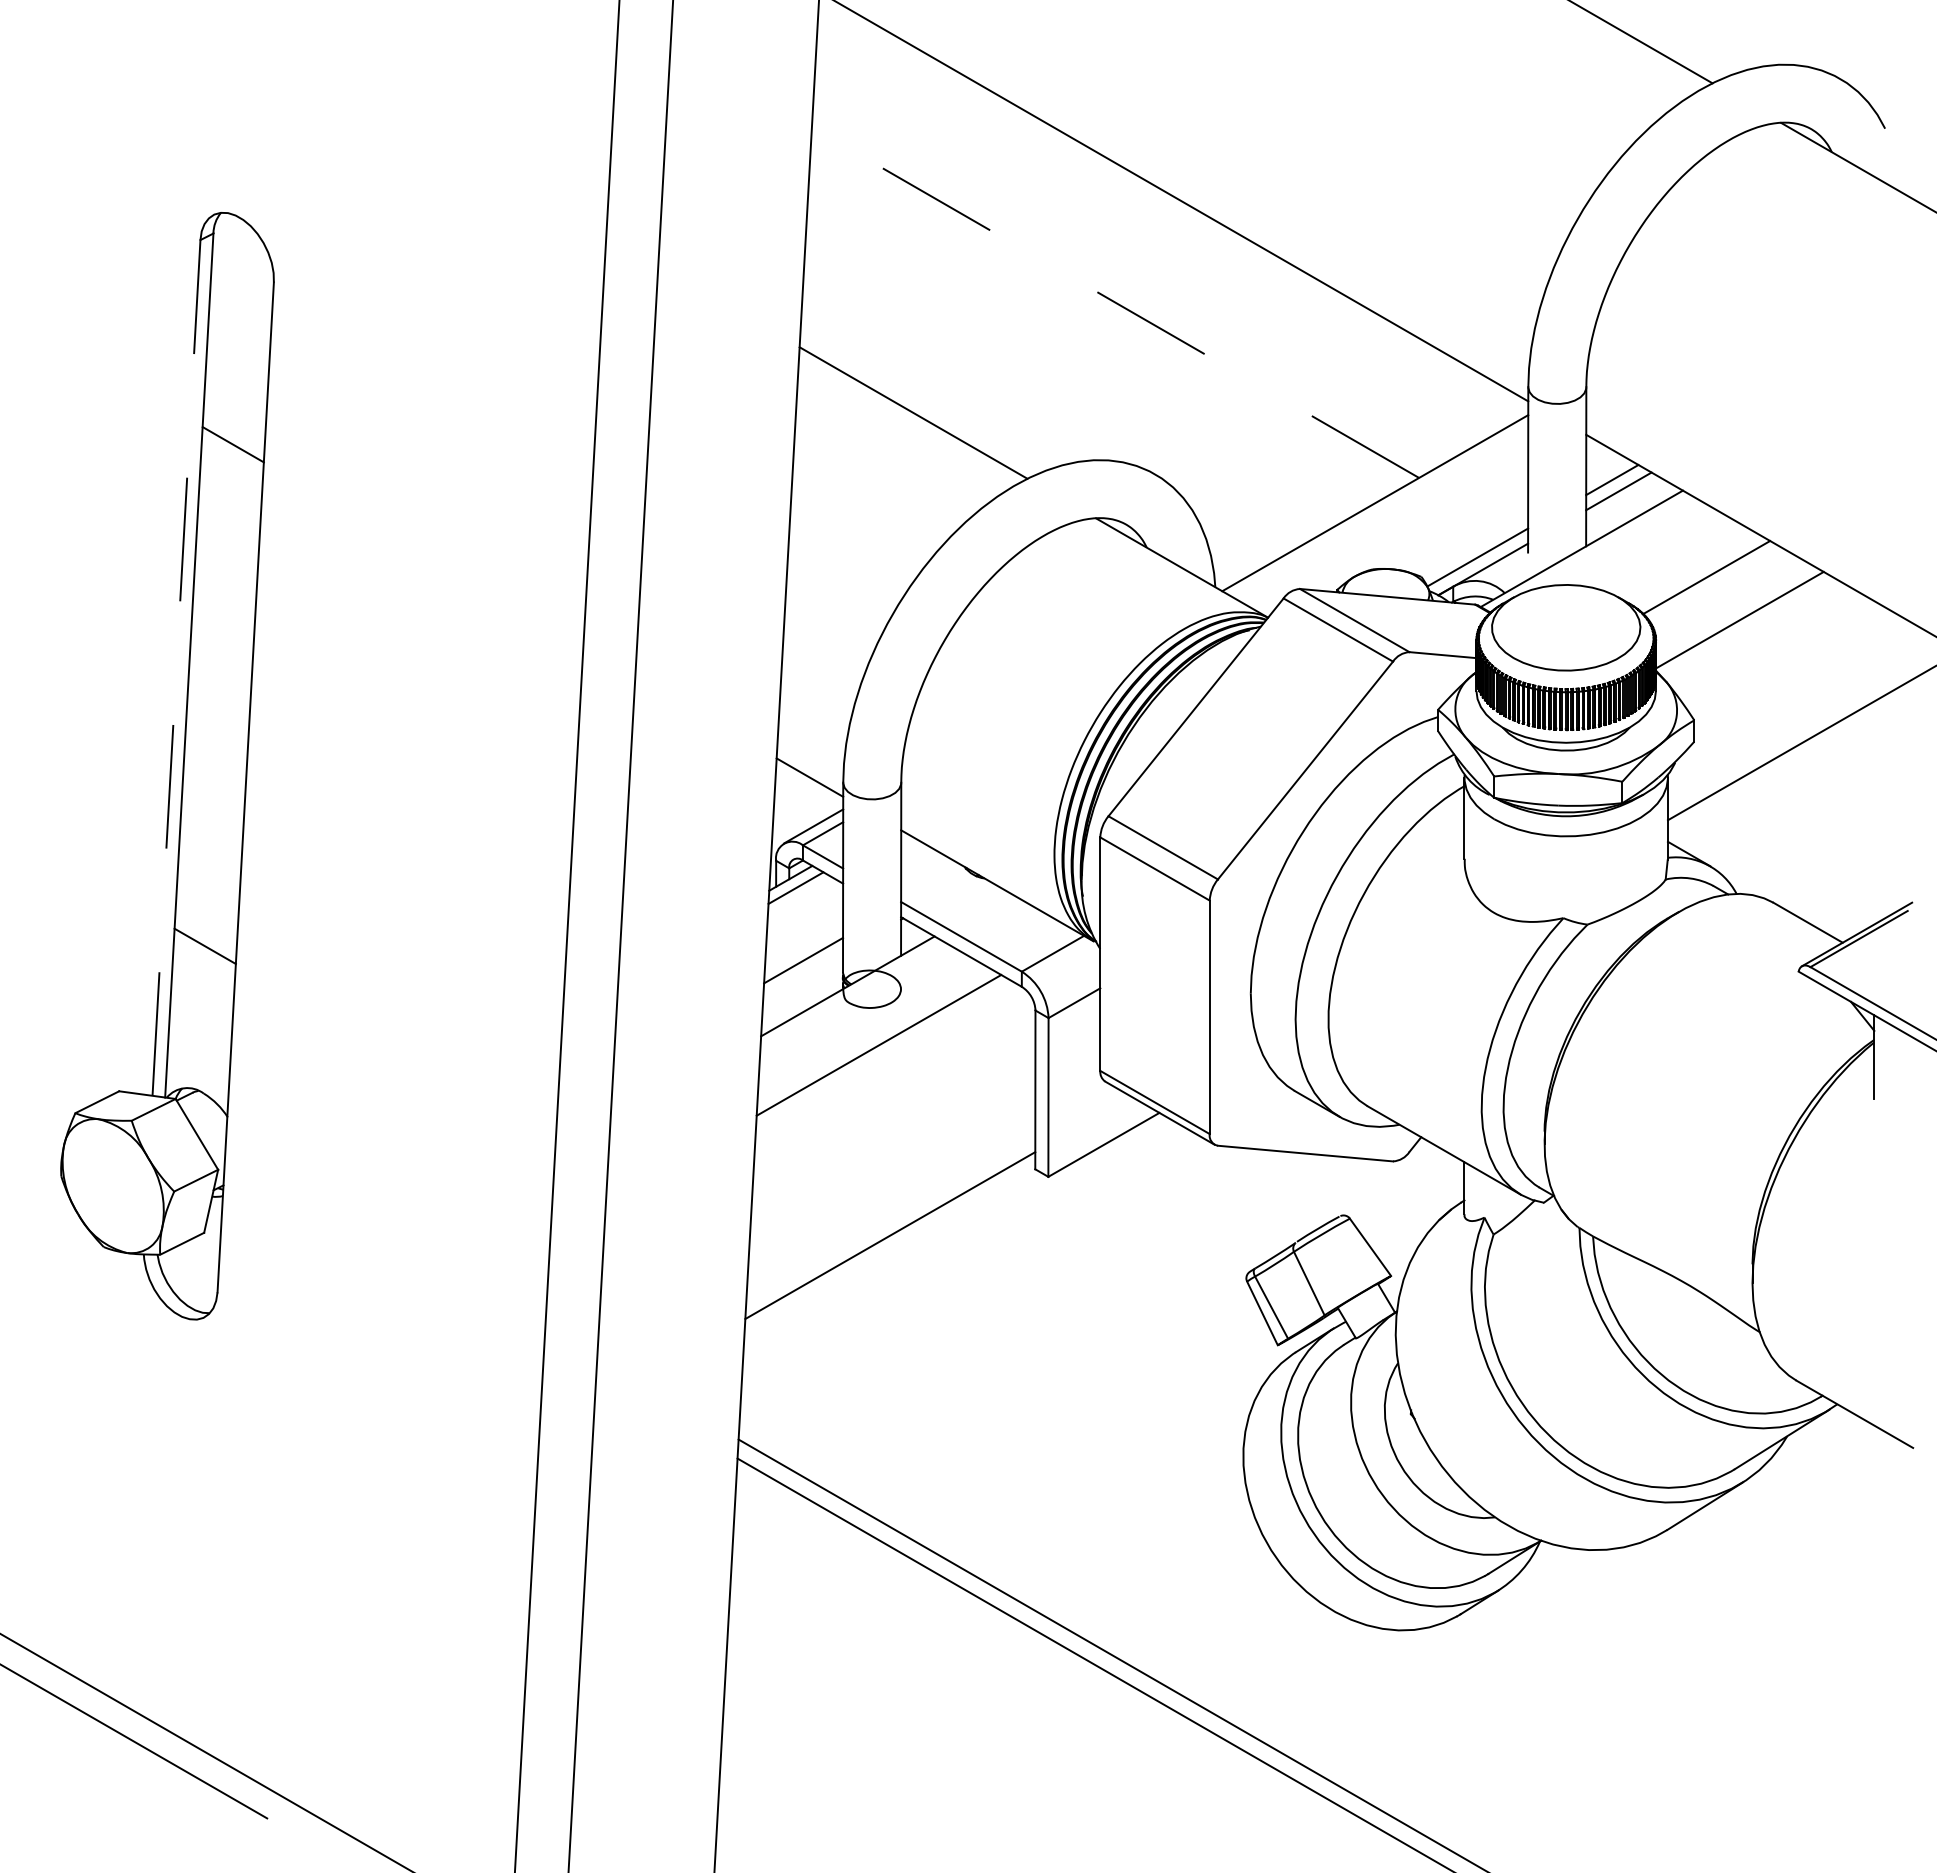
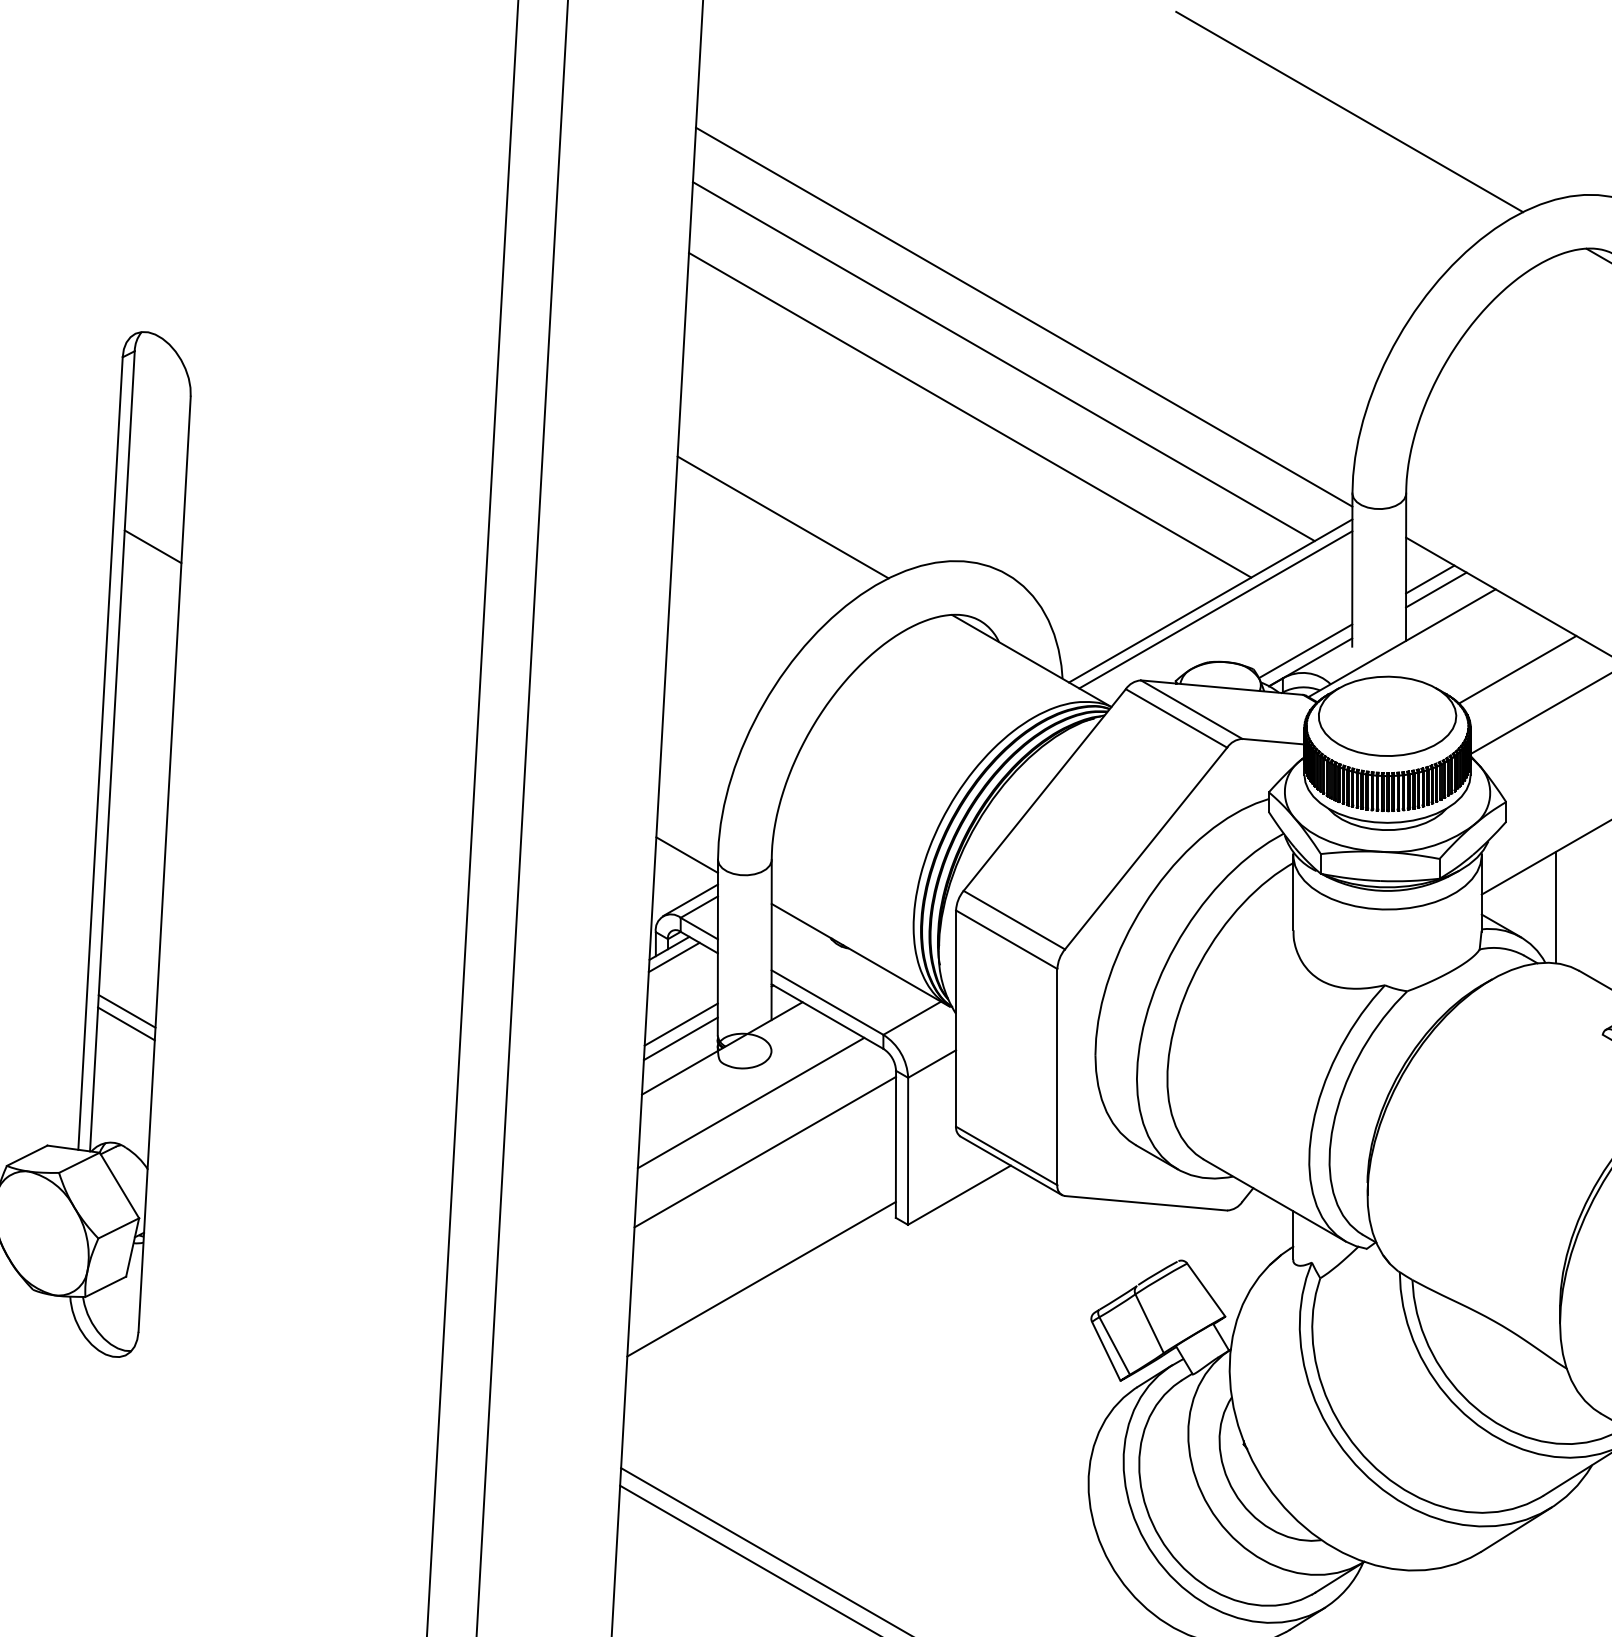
line: (1151, 244) -> (1003, 361), added
line: (1115, 302) -> (970, 415), dashed -> solid
line: (1380, 512) -> (1215, 609), added
line: (176, 667) -> (100, 753), dashed -> solid
line: (1748, 834) -> (1556, 907), added
line: (204, 959) -> (126, 1023), added
line: (803, 975) -> (681, 1038), added
line: (894, 1098) -> (765, 1152), added

